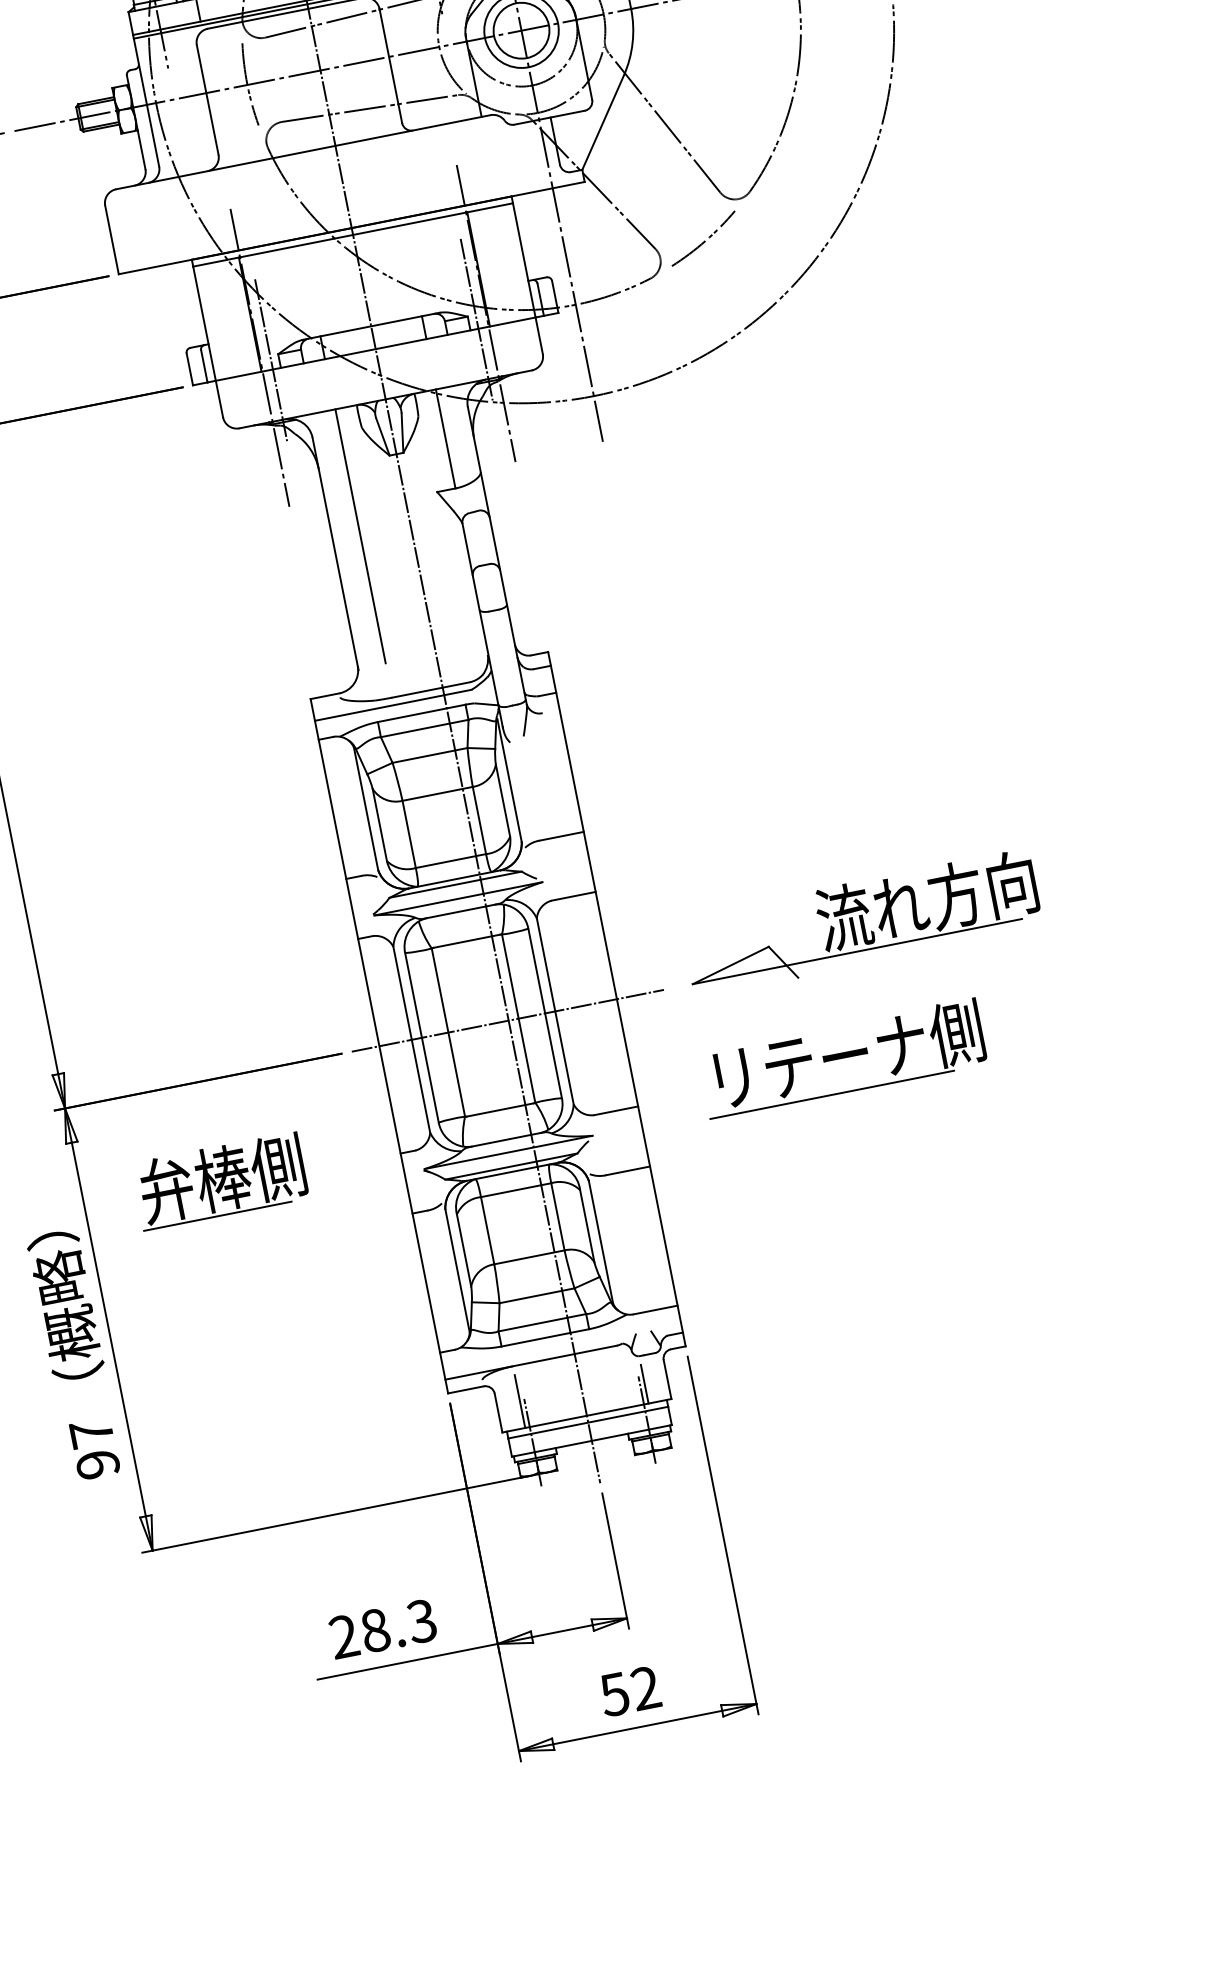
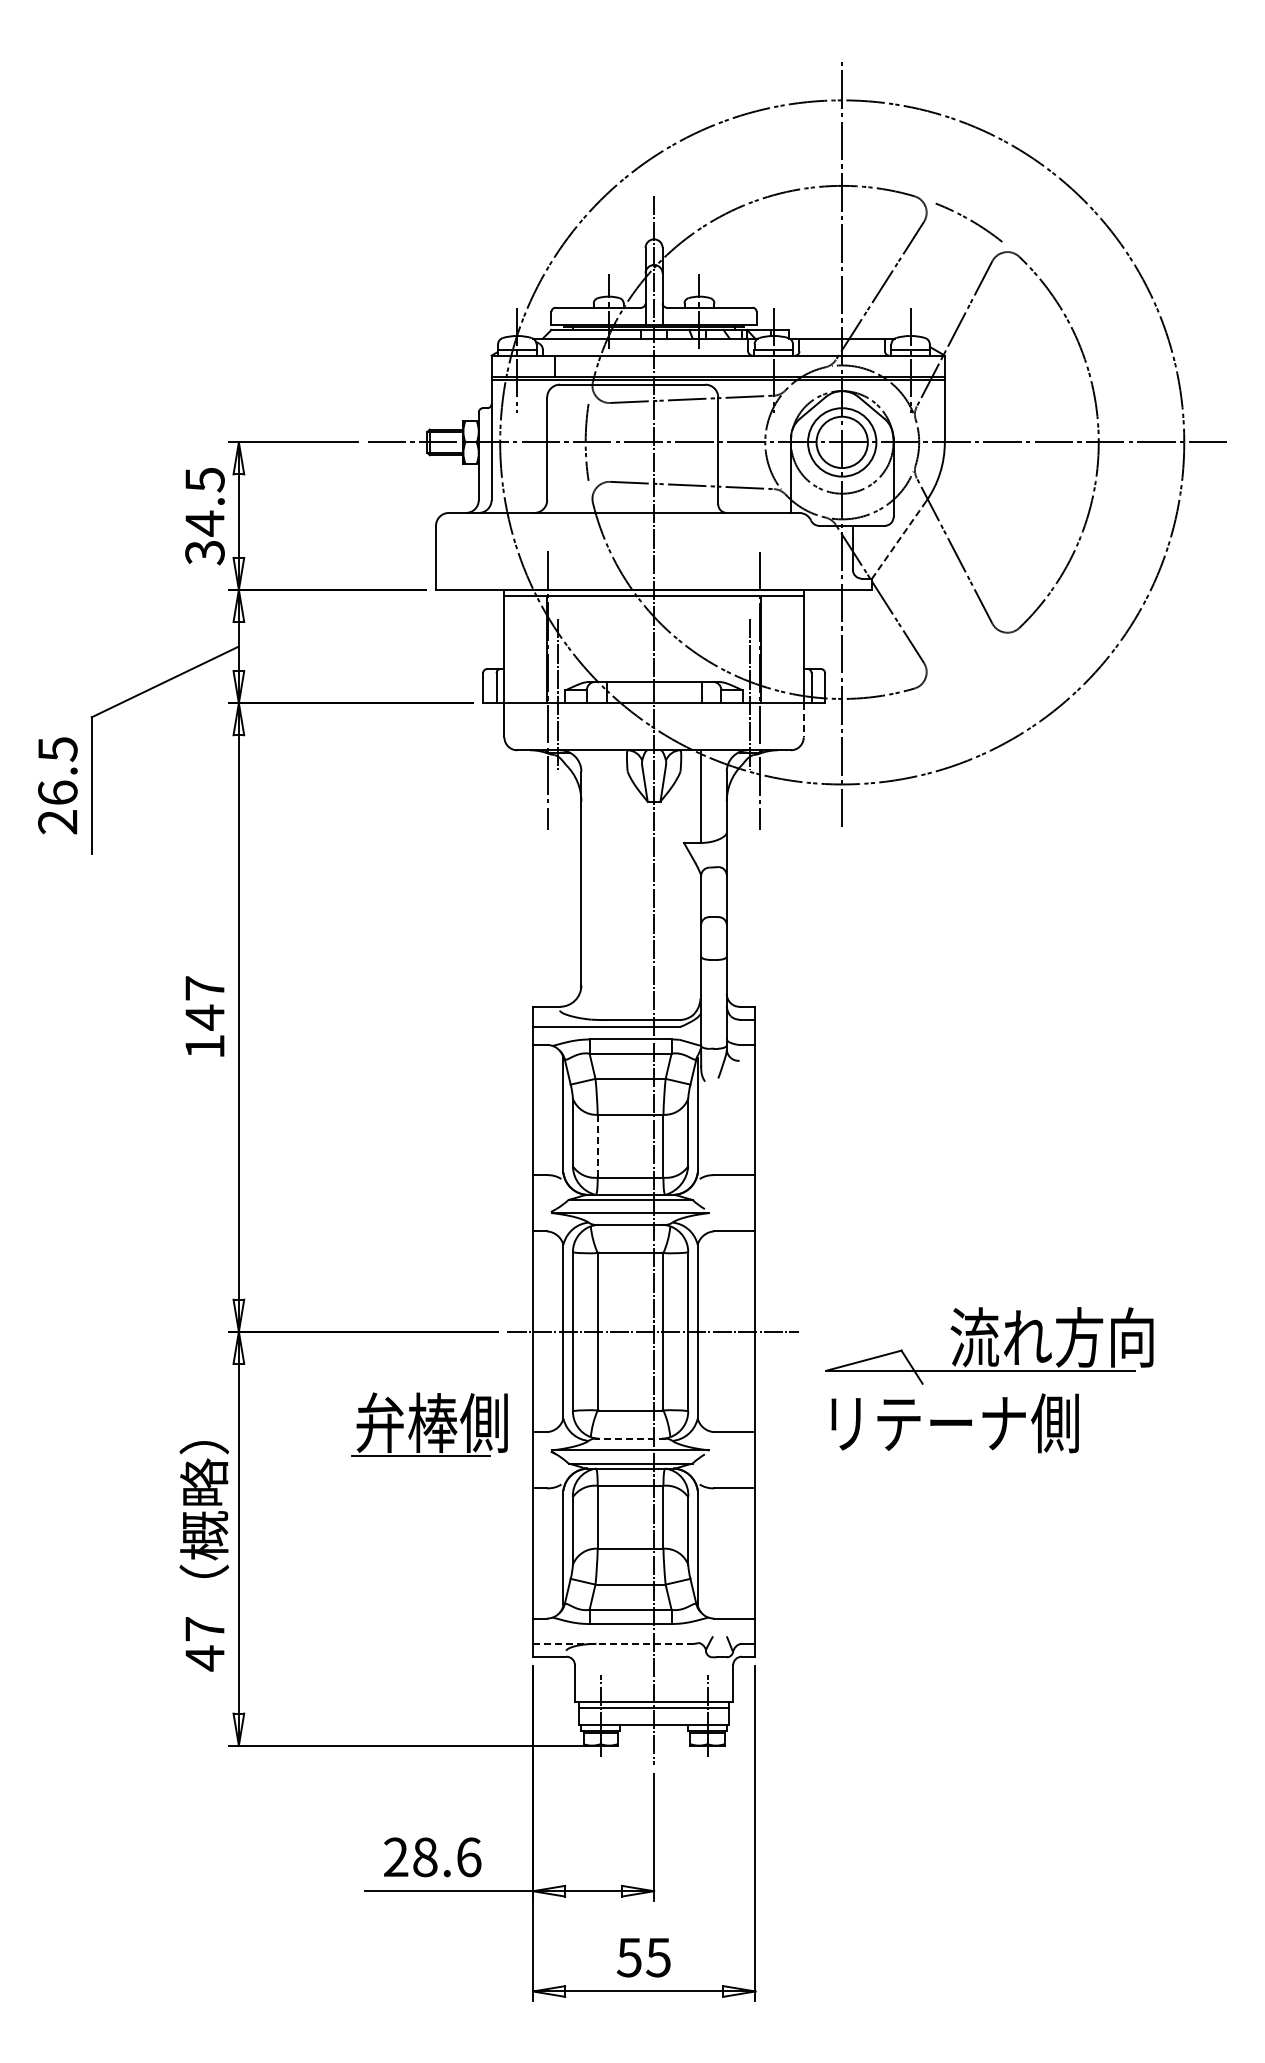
line: (602, 123) -> (898, 540), solid -> dashed
arc: (703, 241) -> (968, 664), removed
line: (538, 336) -> (803, 720), solid -> dashed
line: (360, 535) -> (607, 868), removed
line: (409, 834) -> (597, 1146), solid -> dashed
part: (861, 922) -> (989, 1345), moved
line: (832, 1095) -> (932, 1456), removed
line: (506, 1139) -> (630, 1438), solid -> dashed
part: (219, 1180) -> (429, 1424), moved
line: (530, 1362) -> (612, 1643), solid -> dashed
line: (644, 1384) -> (711, 1683), removed
line: (520, 1401) -> (596, 1676), removed
text: (97, 1464) -> (204, 1658), 97 -> 47
text: (421, 1621) -> (468, 1857), 28.3 -> 28.6
text: (644, 1688) -> (657, 1957), 52 -> 55

